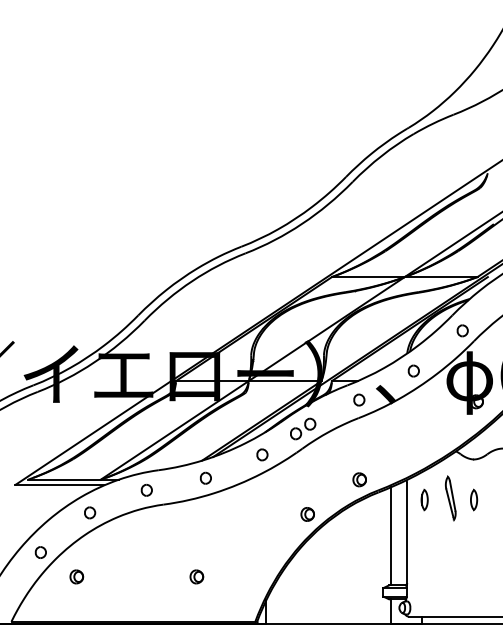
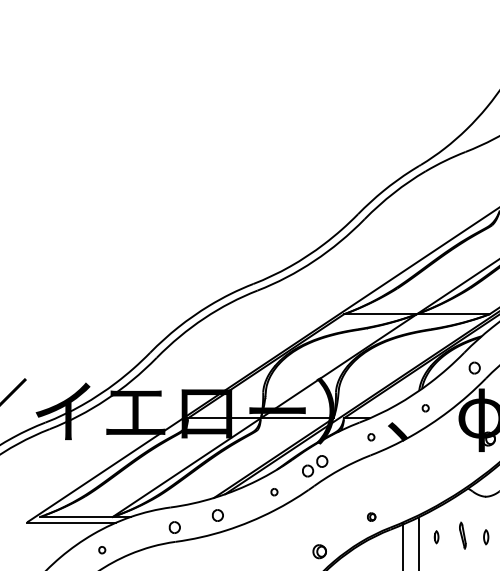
part: (413, 370) -> (425, 407), size x0.6
part: (359, 399) -> (371, 436), size x0.6
part: (262, 454) -> (274, 491), size x0.6
part: (359, 479) -> (371, 516), size x0.6
part: (146, 490) -> (174, 527), moved
part: (450, 498) -> (462, 535), size x0.6
part: (424, 499) -> (436, 536), size x0.6
part: (474, 499) -> (486, 536), size x0.7
part: (90, 512) -> (102, 549), size x0.6

